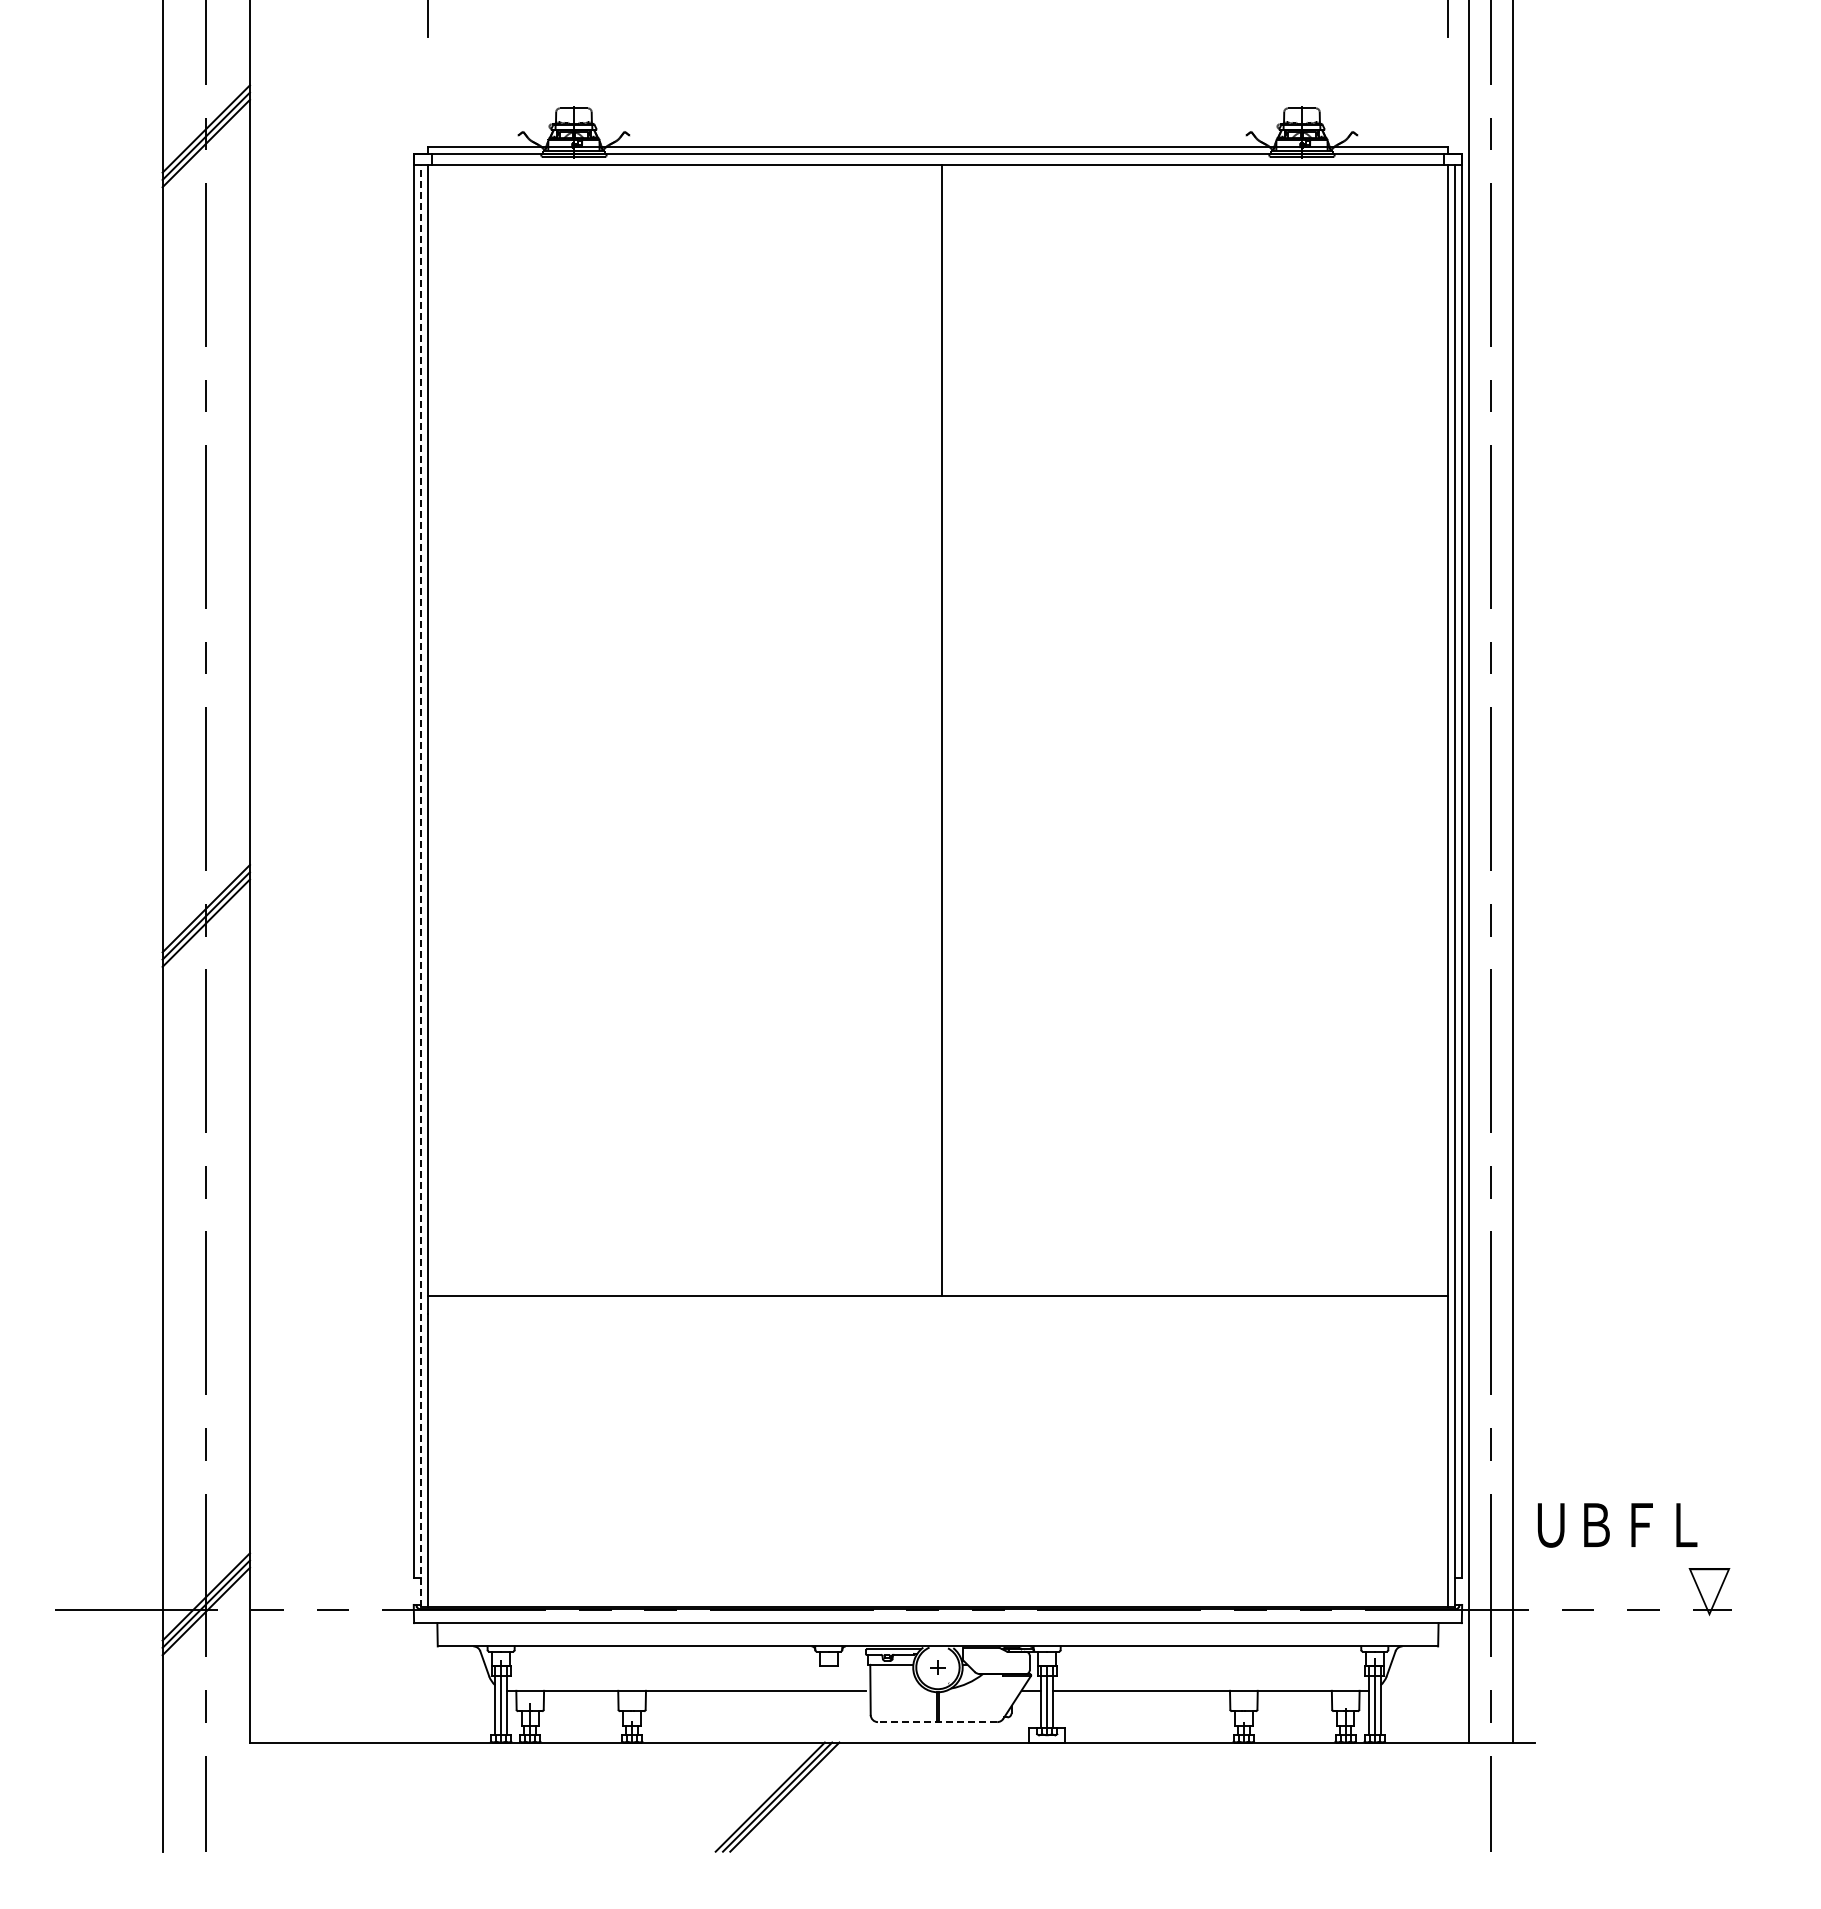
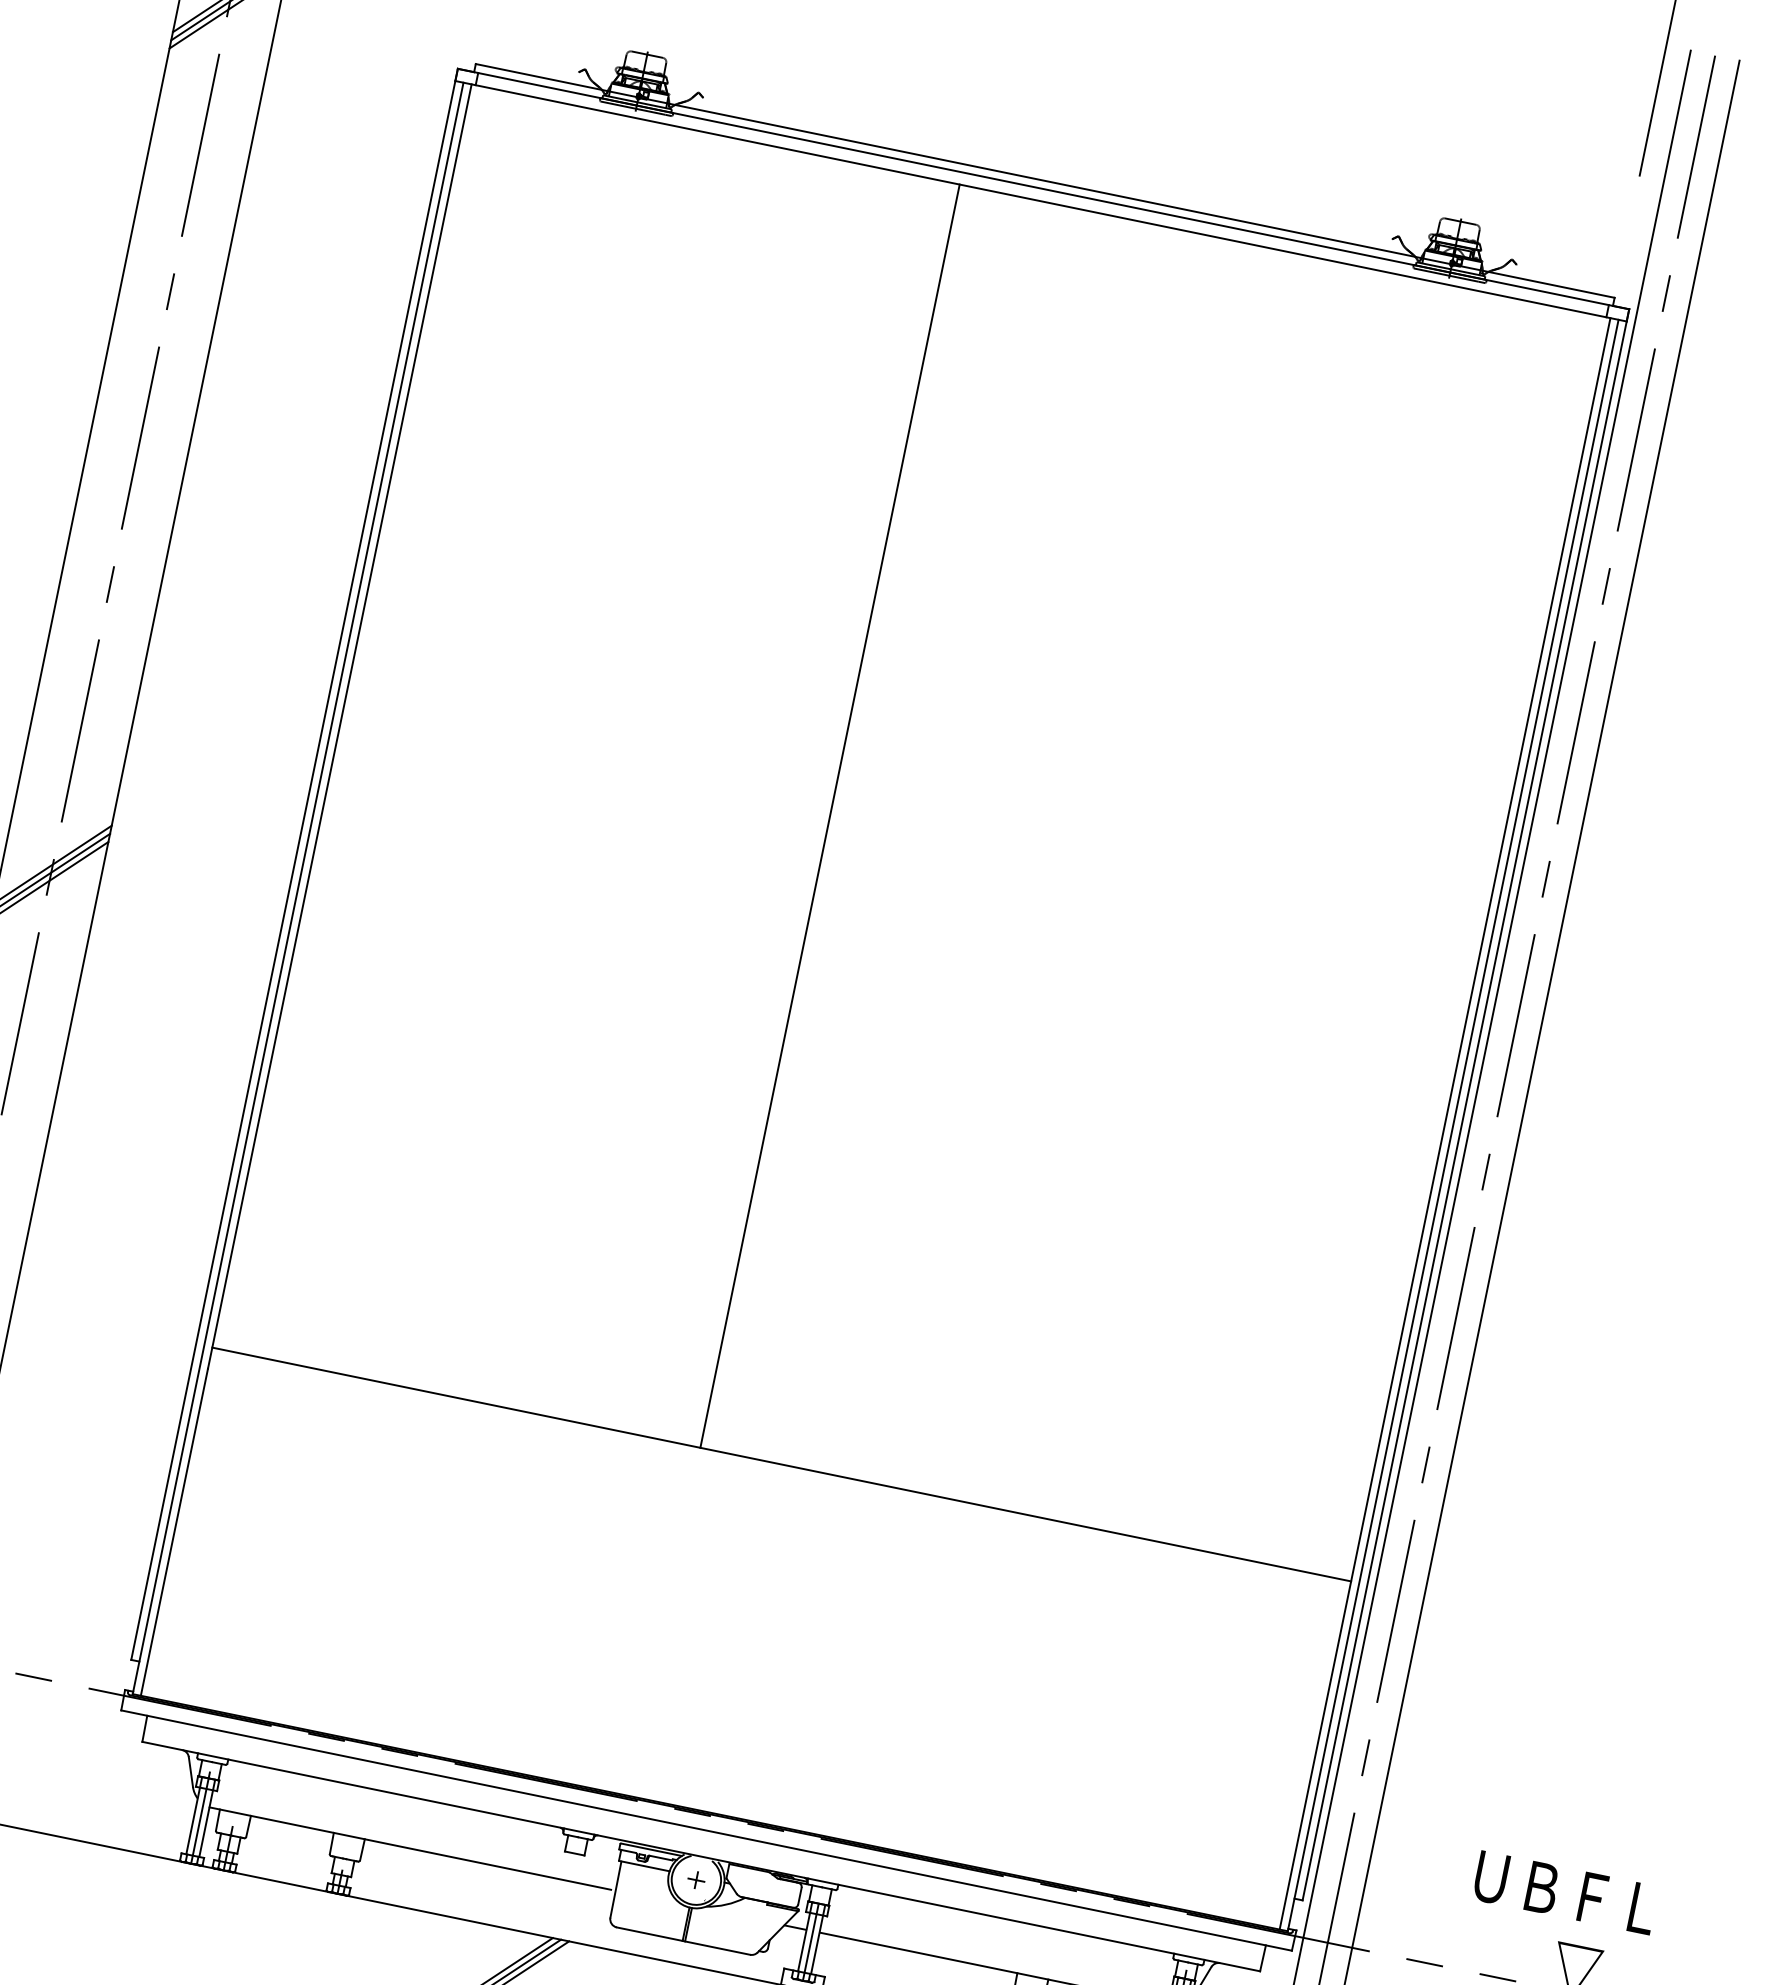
line: (942, 729) -> (830, 815), moved
line: (421, 885) -> (298, 887), dashed -> solid
text: (1617, 1525) -> (1565, 1893), moved
line: (937, 1722) -> (683, 1941), dashed -> solid

